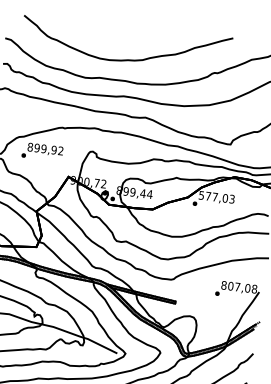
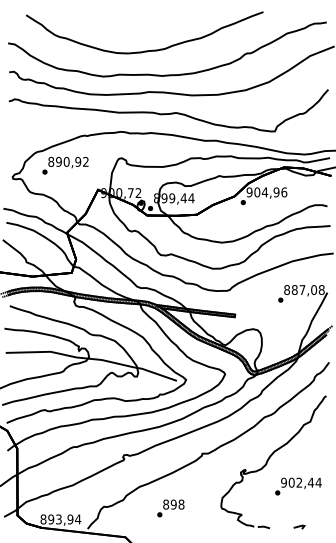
text: (43, 148) -> (66, 161), 899,92 -> 890,92
text: (216, 197) -> (266, 192), 577,03 -> 904,96
text: (230, 285) -> (294, 289), 807,08 -> 887,08

